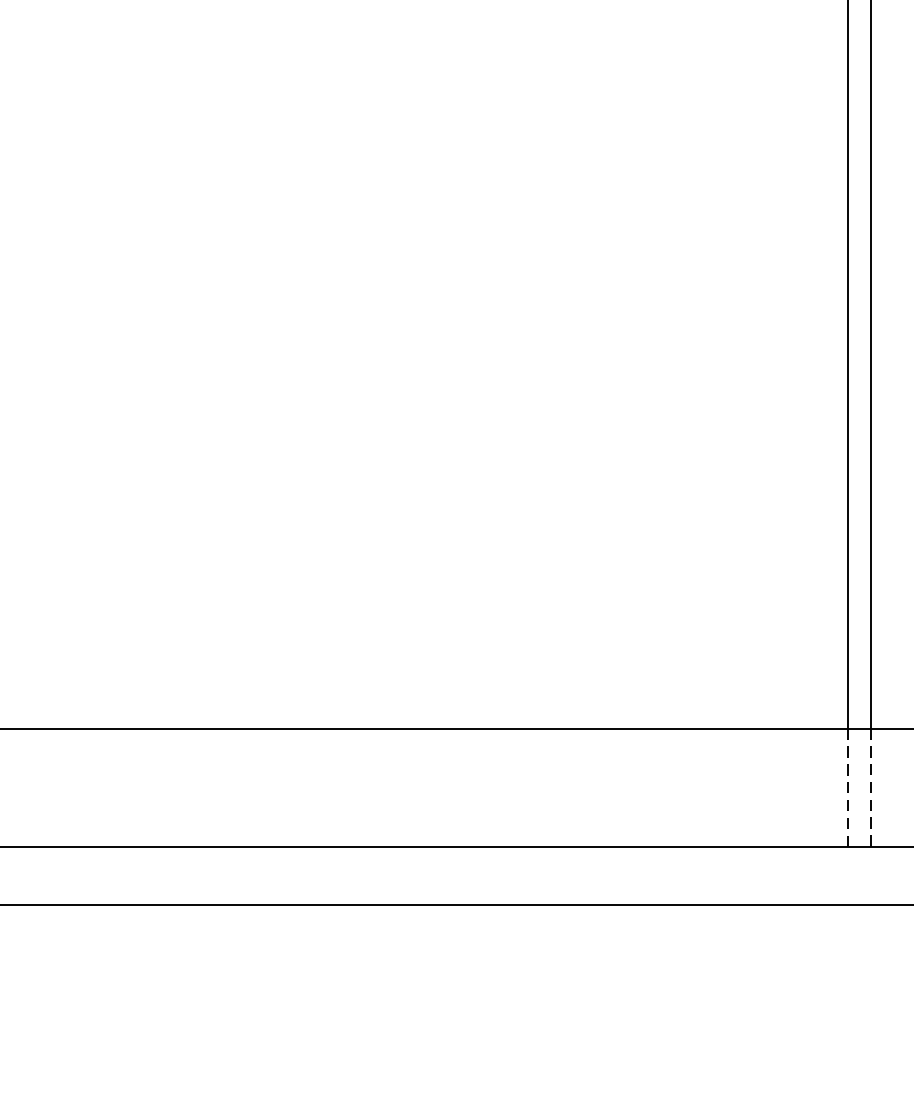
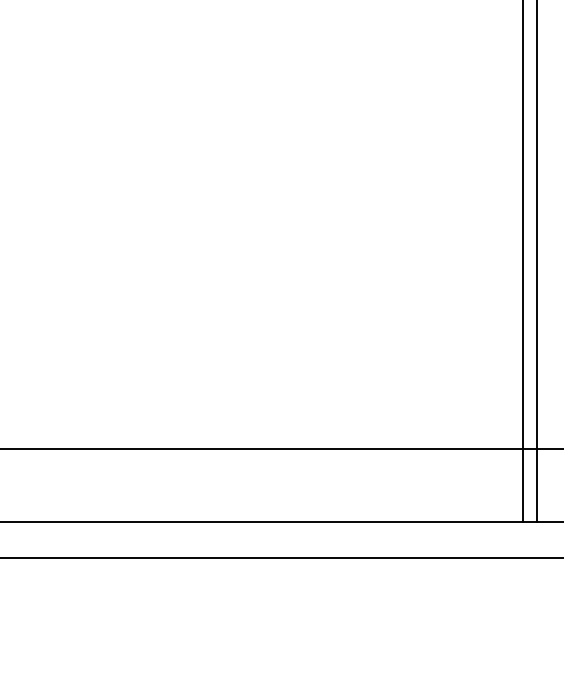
line: (871, 787) -> (537, 485), dashed -> solid
line: (848, 788) -> (523, 486), dashed -> solid

